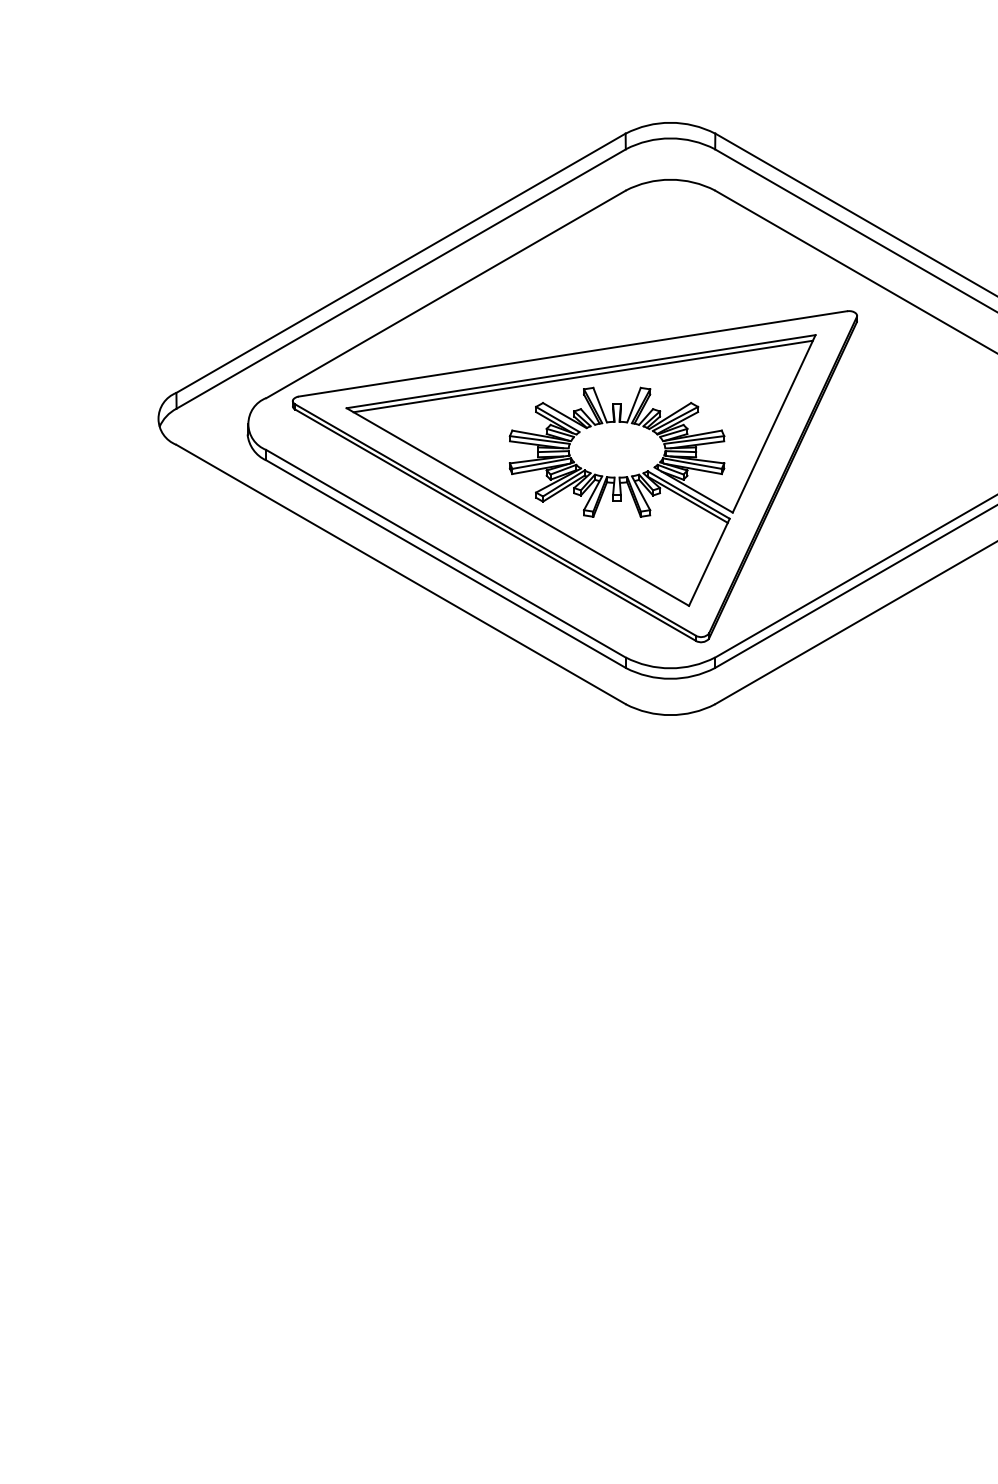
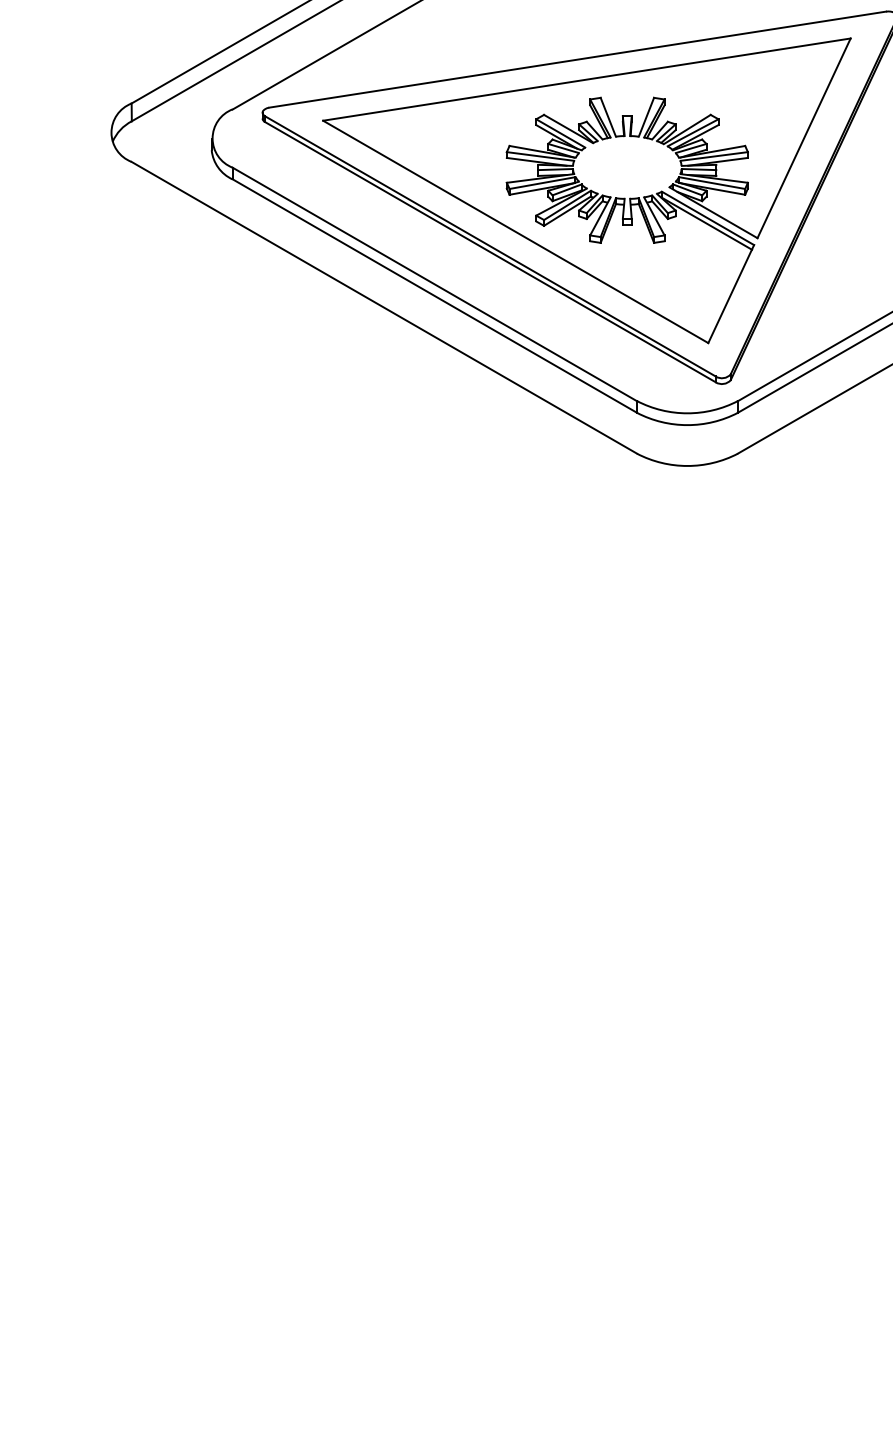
line: (582, 376) -> (588, 85), removed

